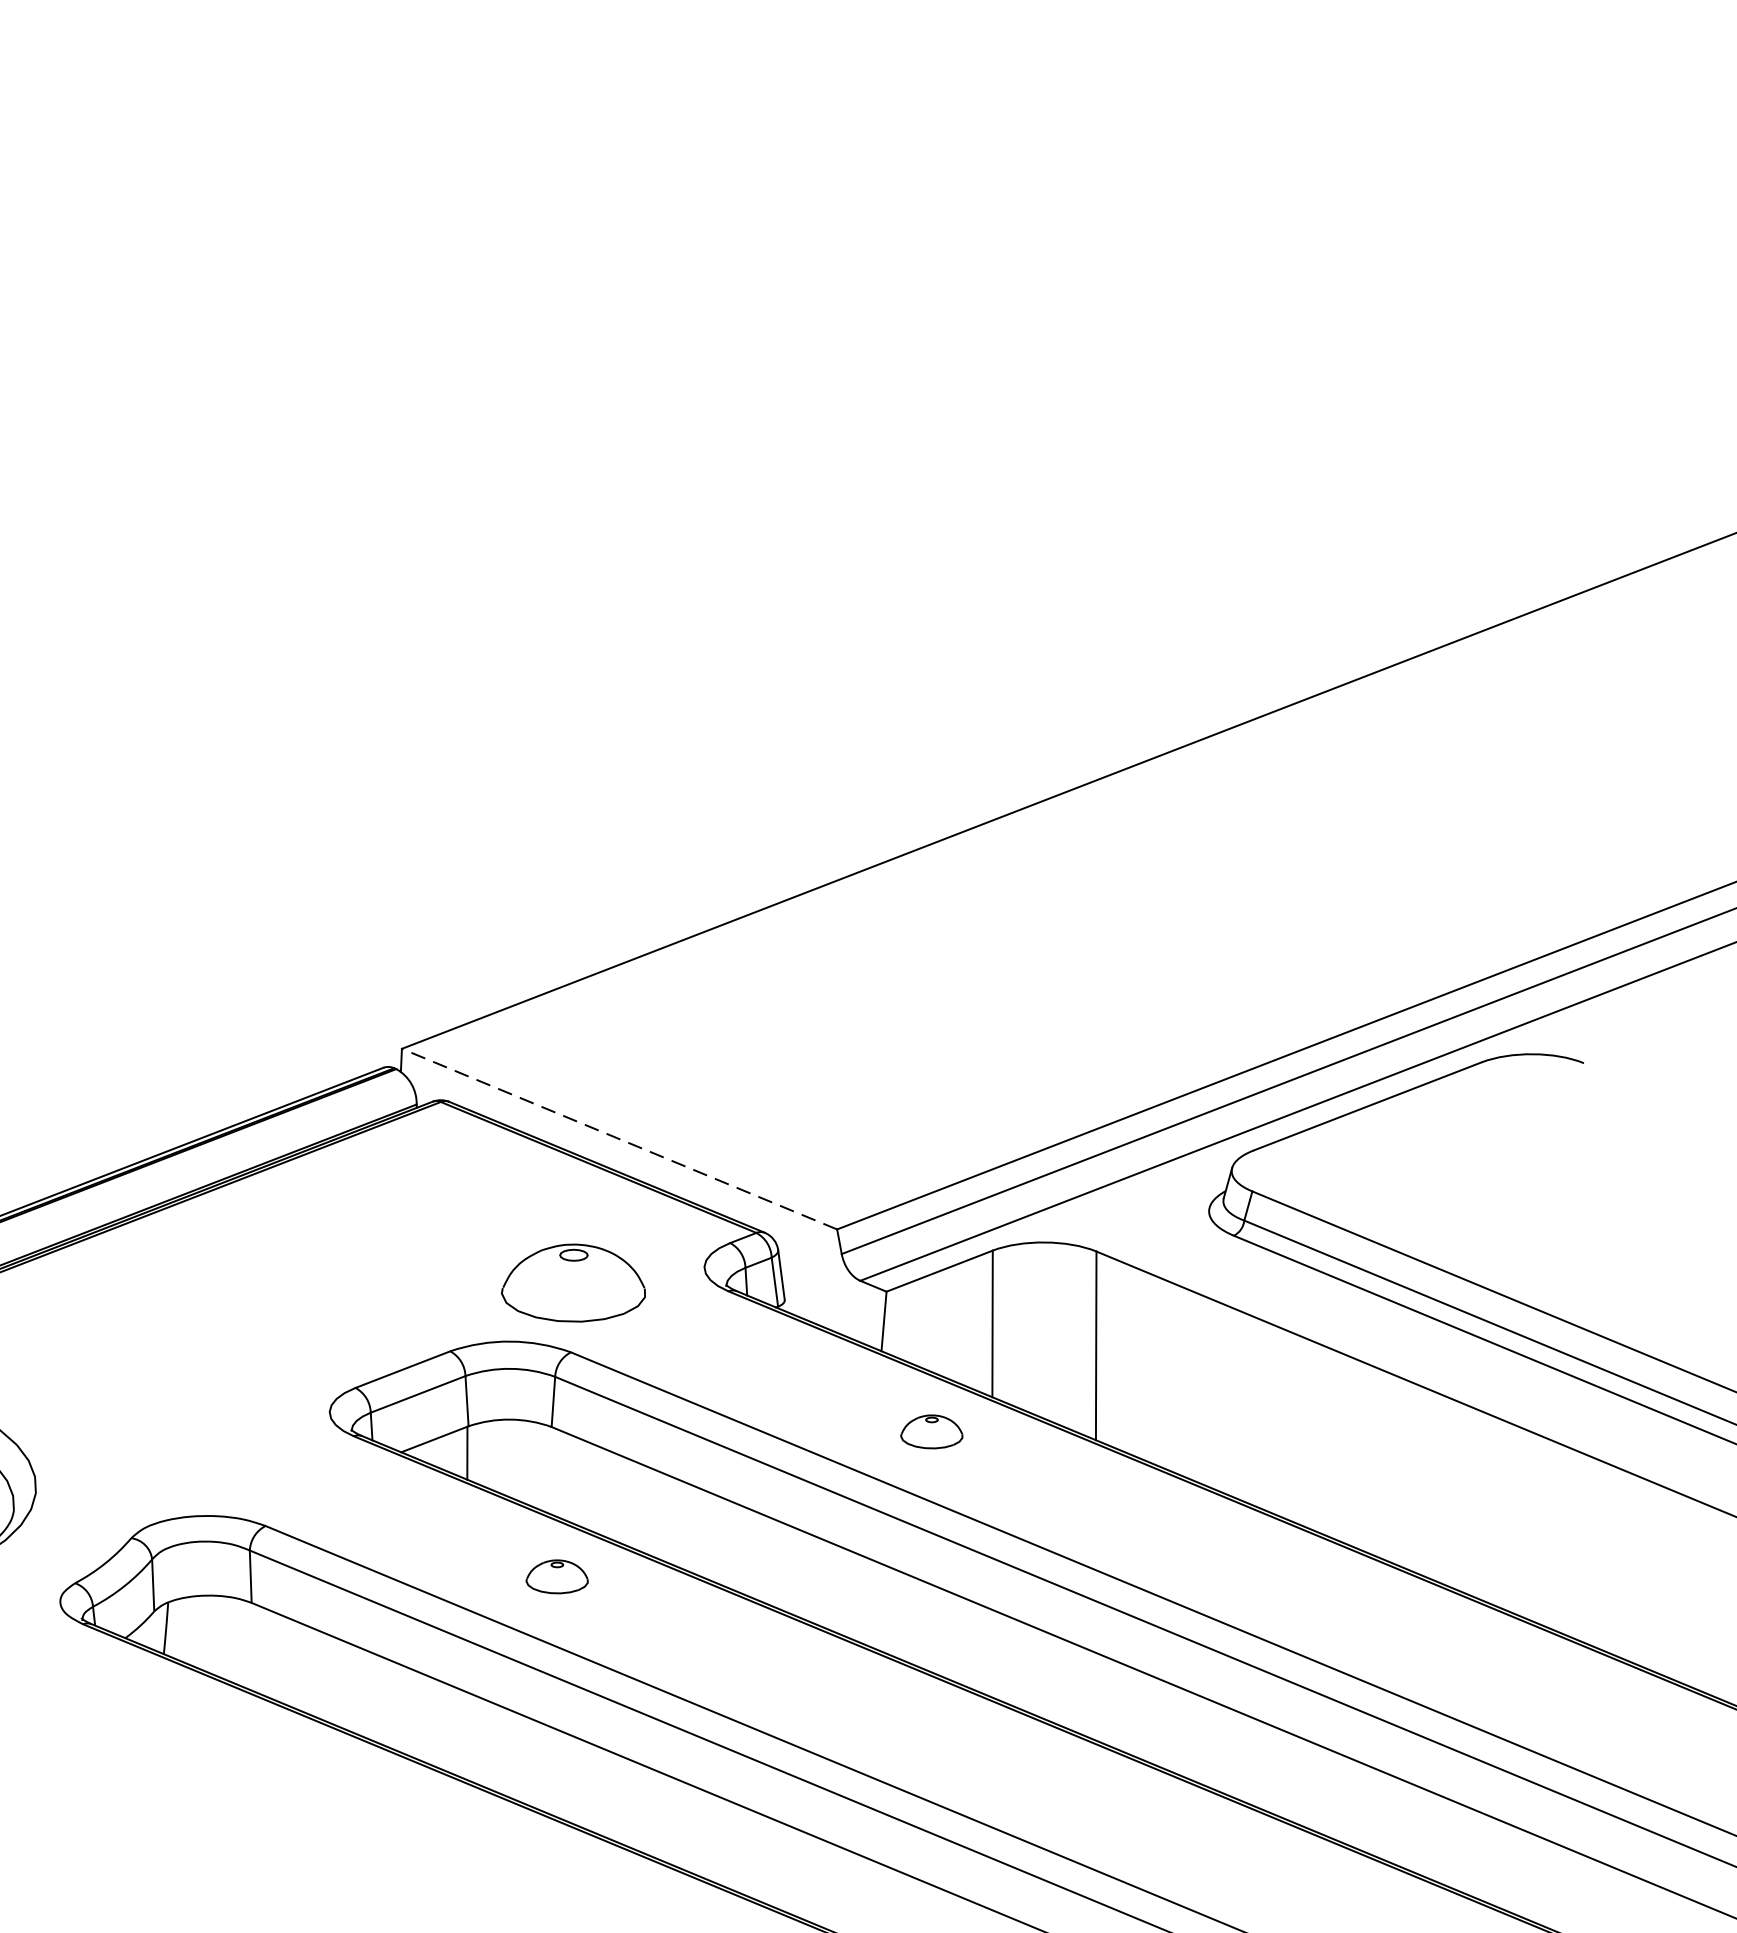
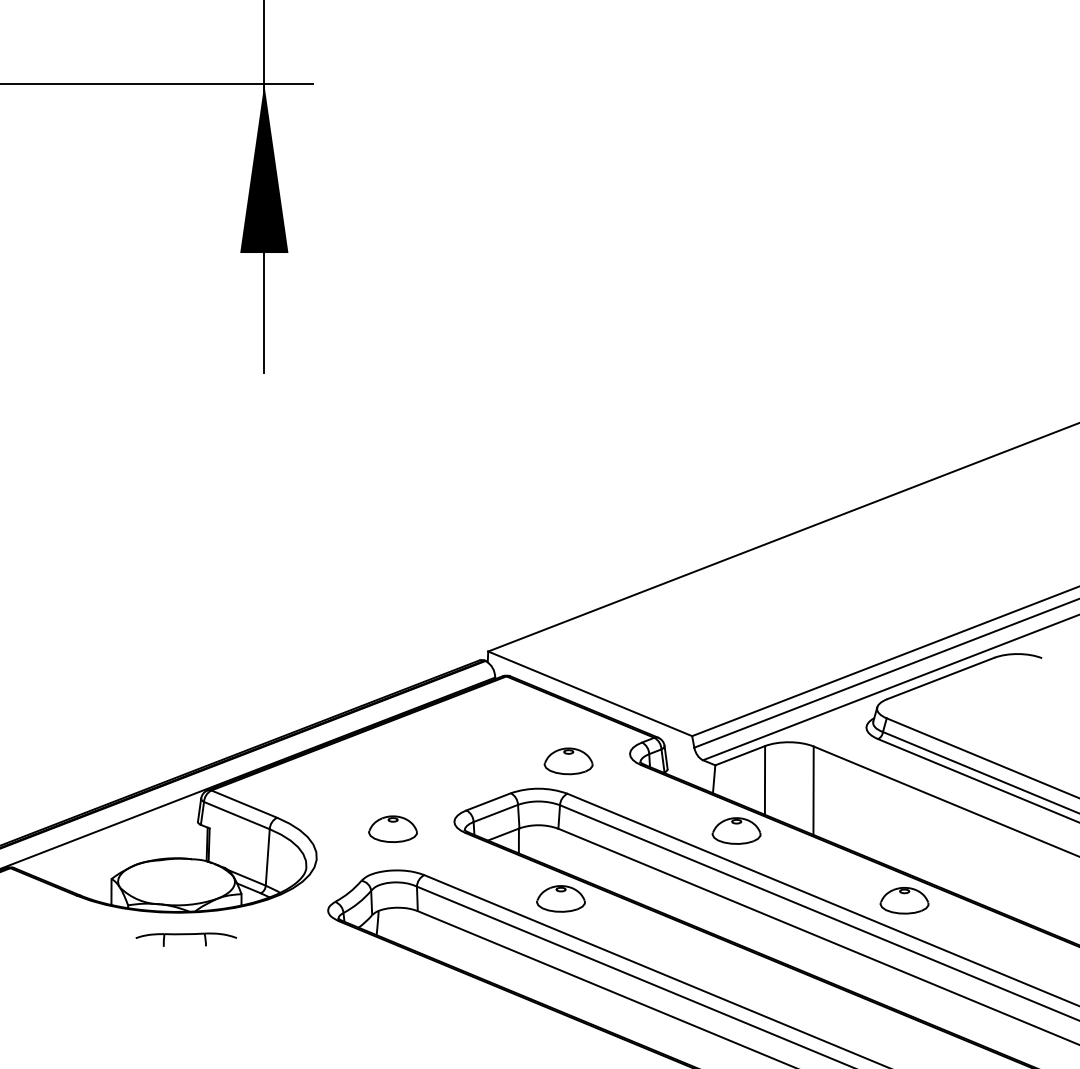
line: (618, 1138) -> (589, 693), dashed -> solid
part: (573, 1283) -> (568, 761), size x0.71
part: (197, 1426) -> (392, 828), added
part: (931, 1430) -> (736, 830), size x1.67
part: (556, 1575) -> (560, 898), size x1.67
part: (1290, 1580) -> (904, 900), added

